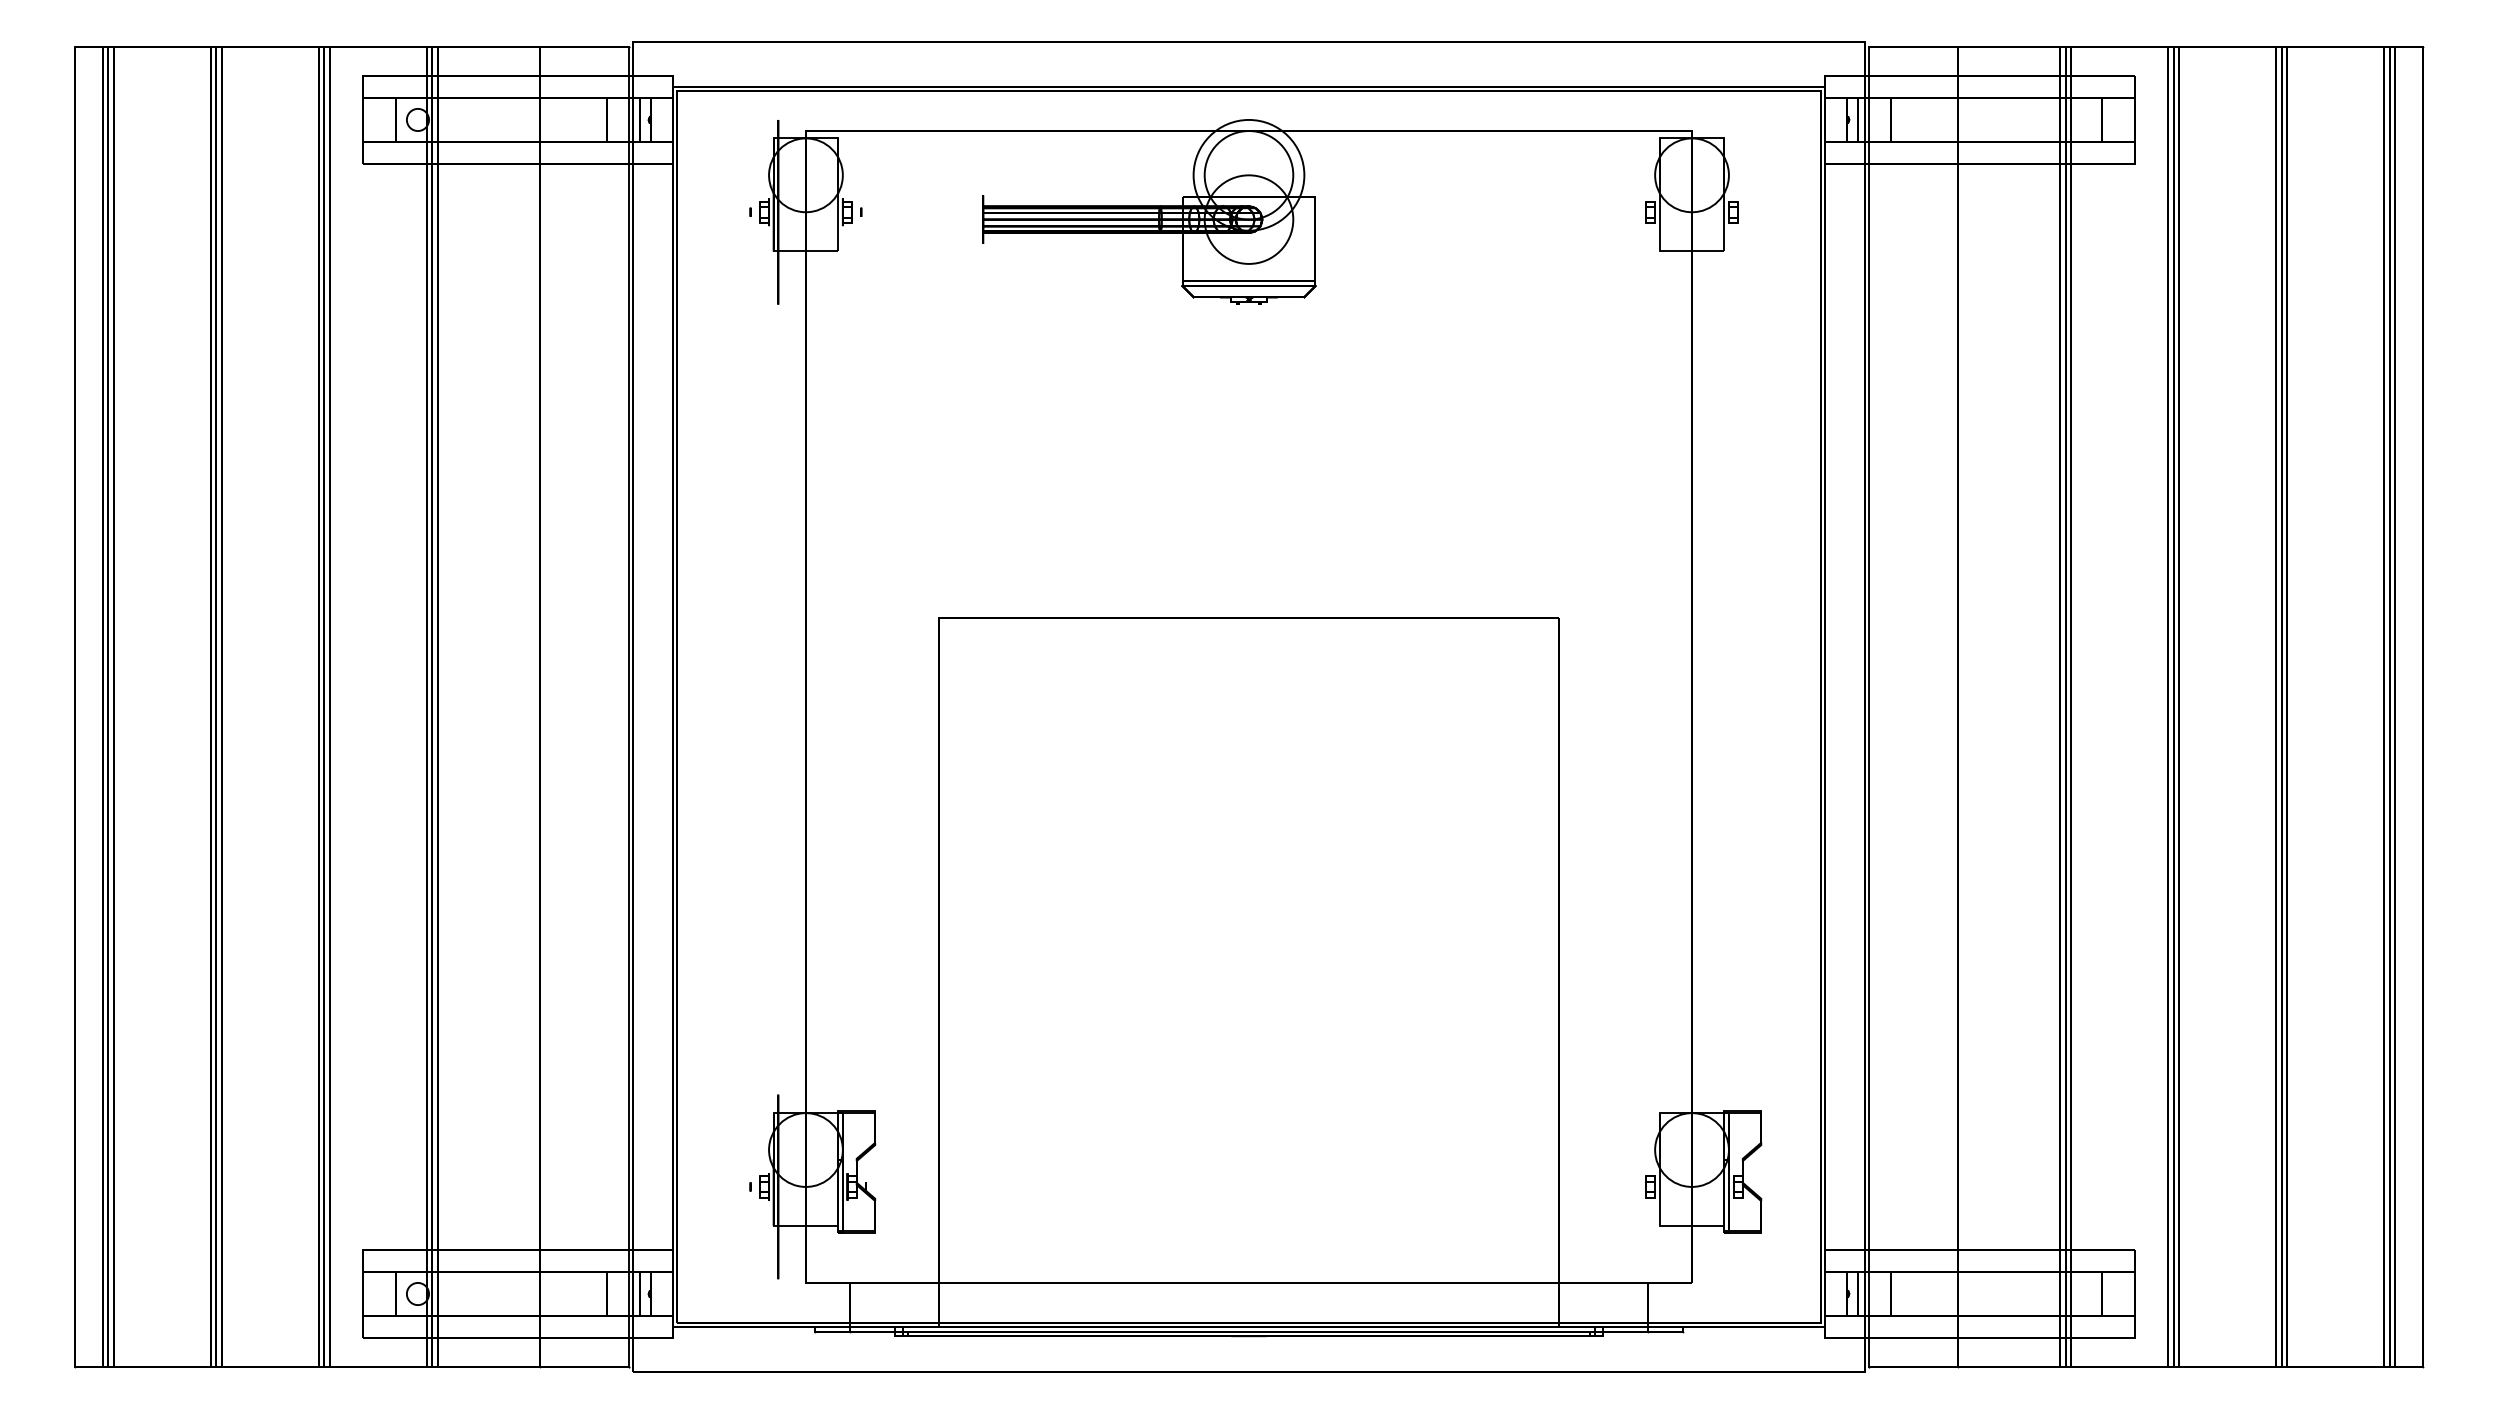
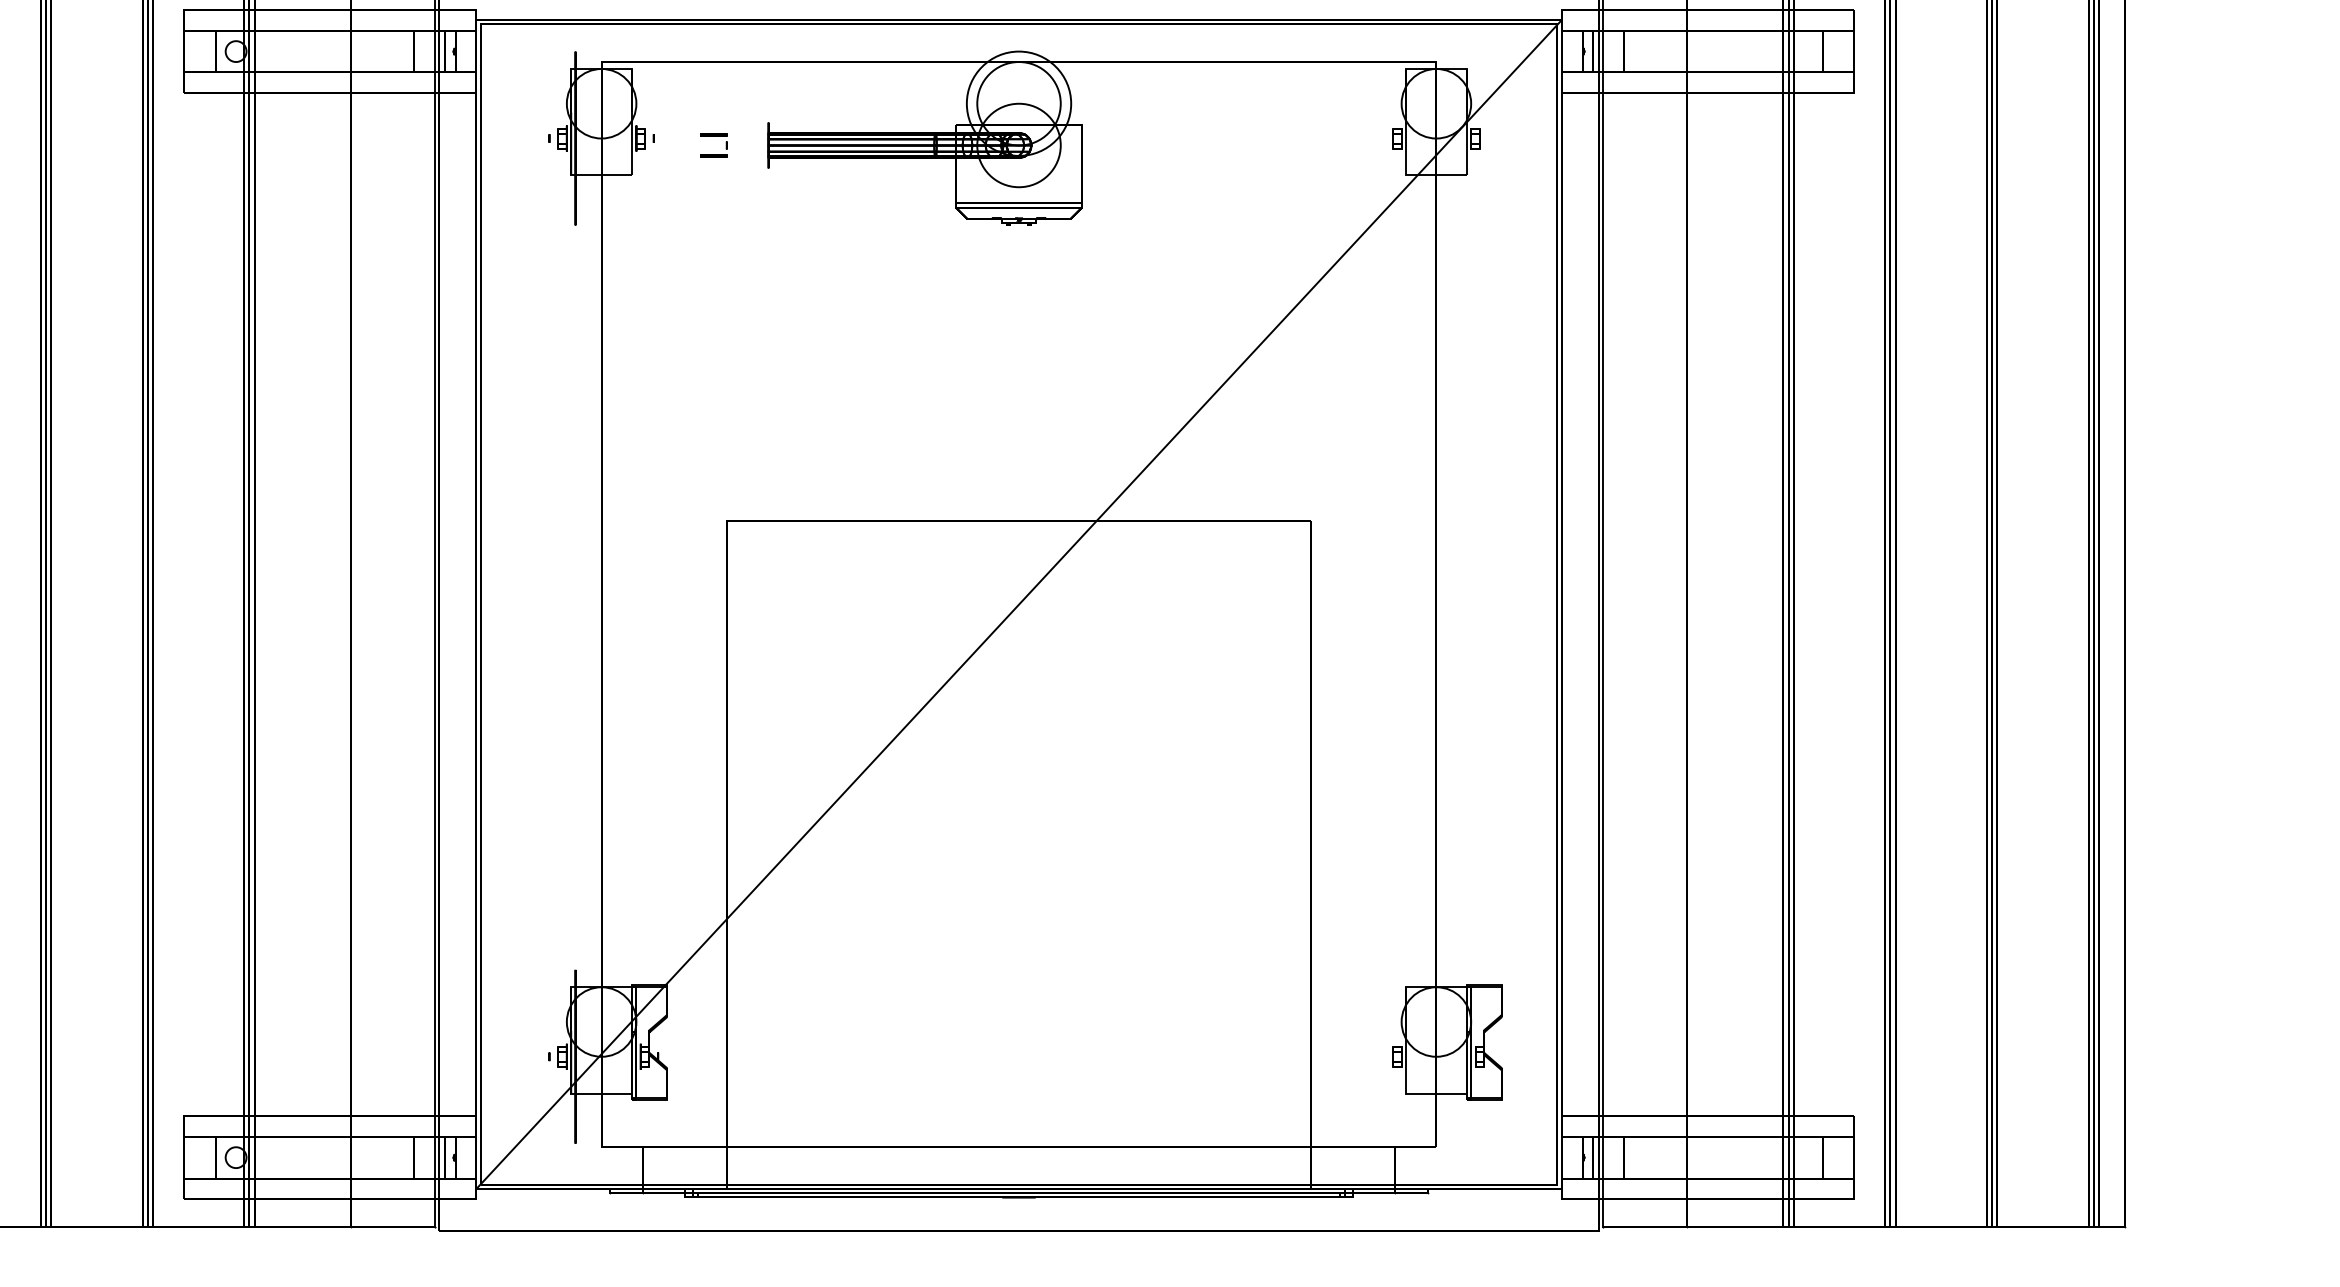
part: (924, 210) -> (713, 136), added
line: (1248, 706) -> (1018, 604), added

